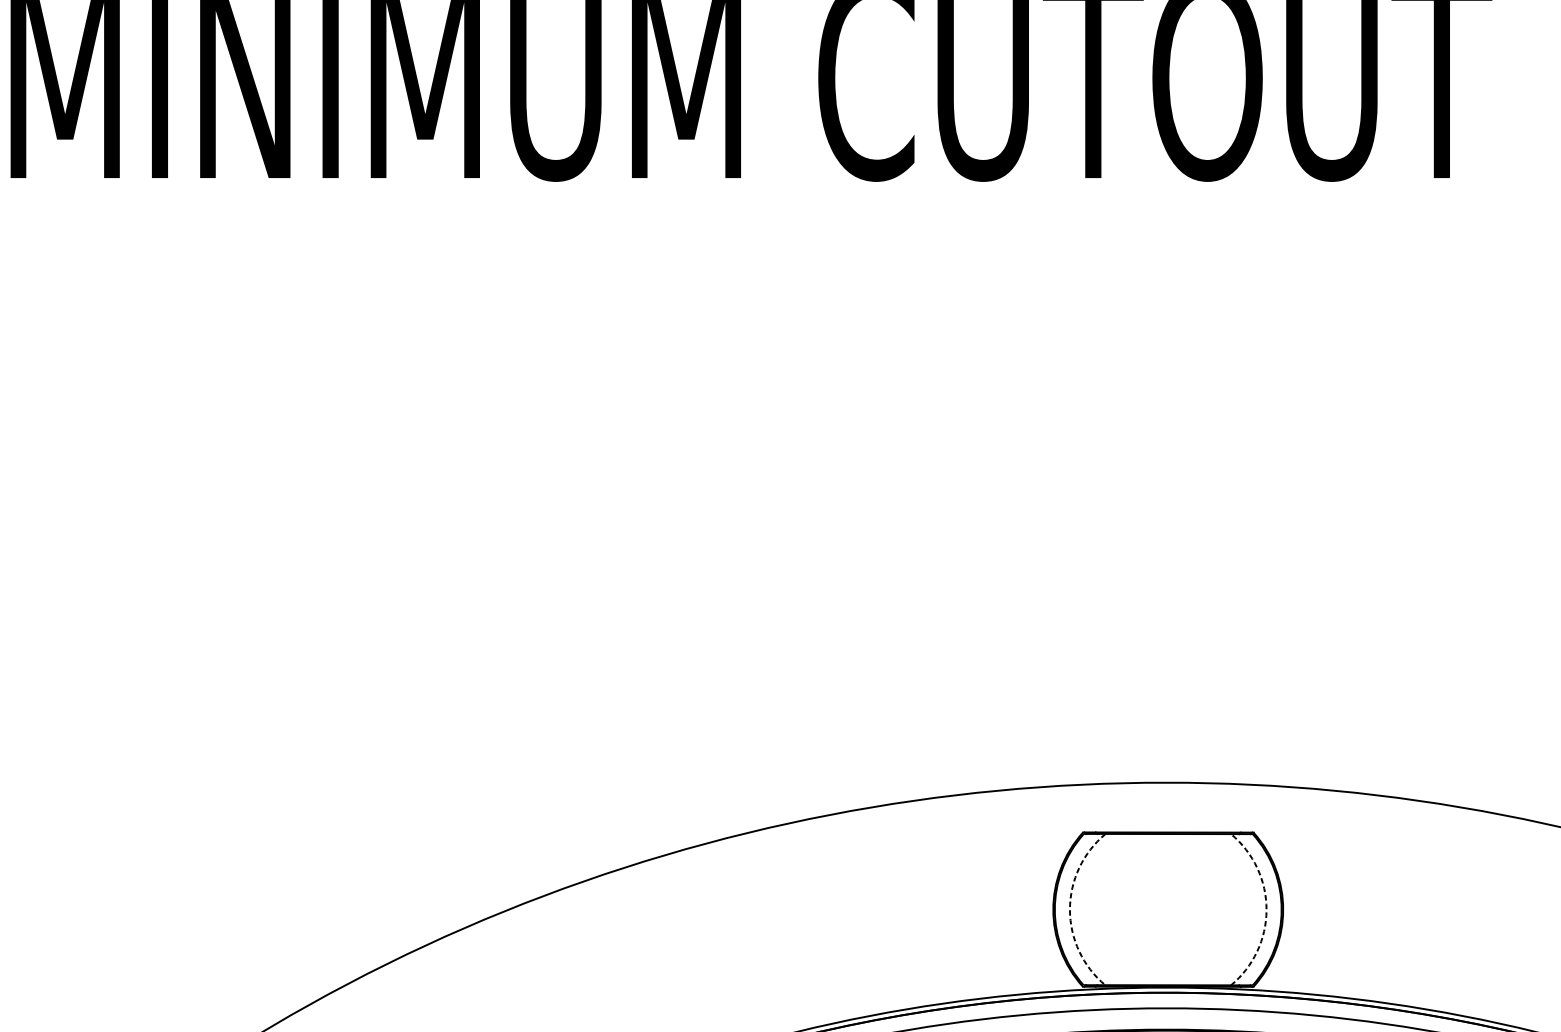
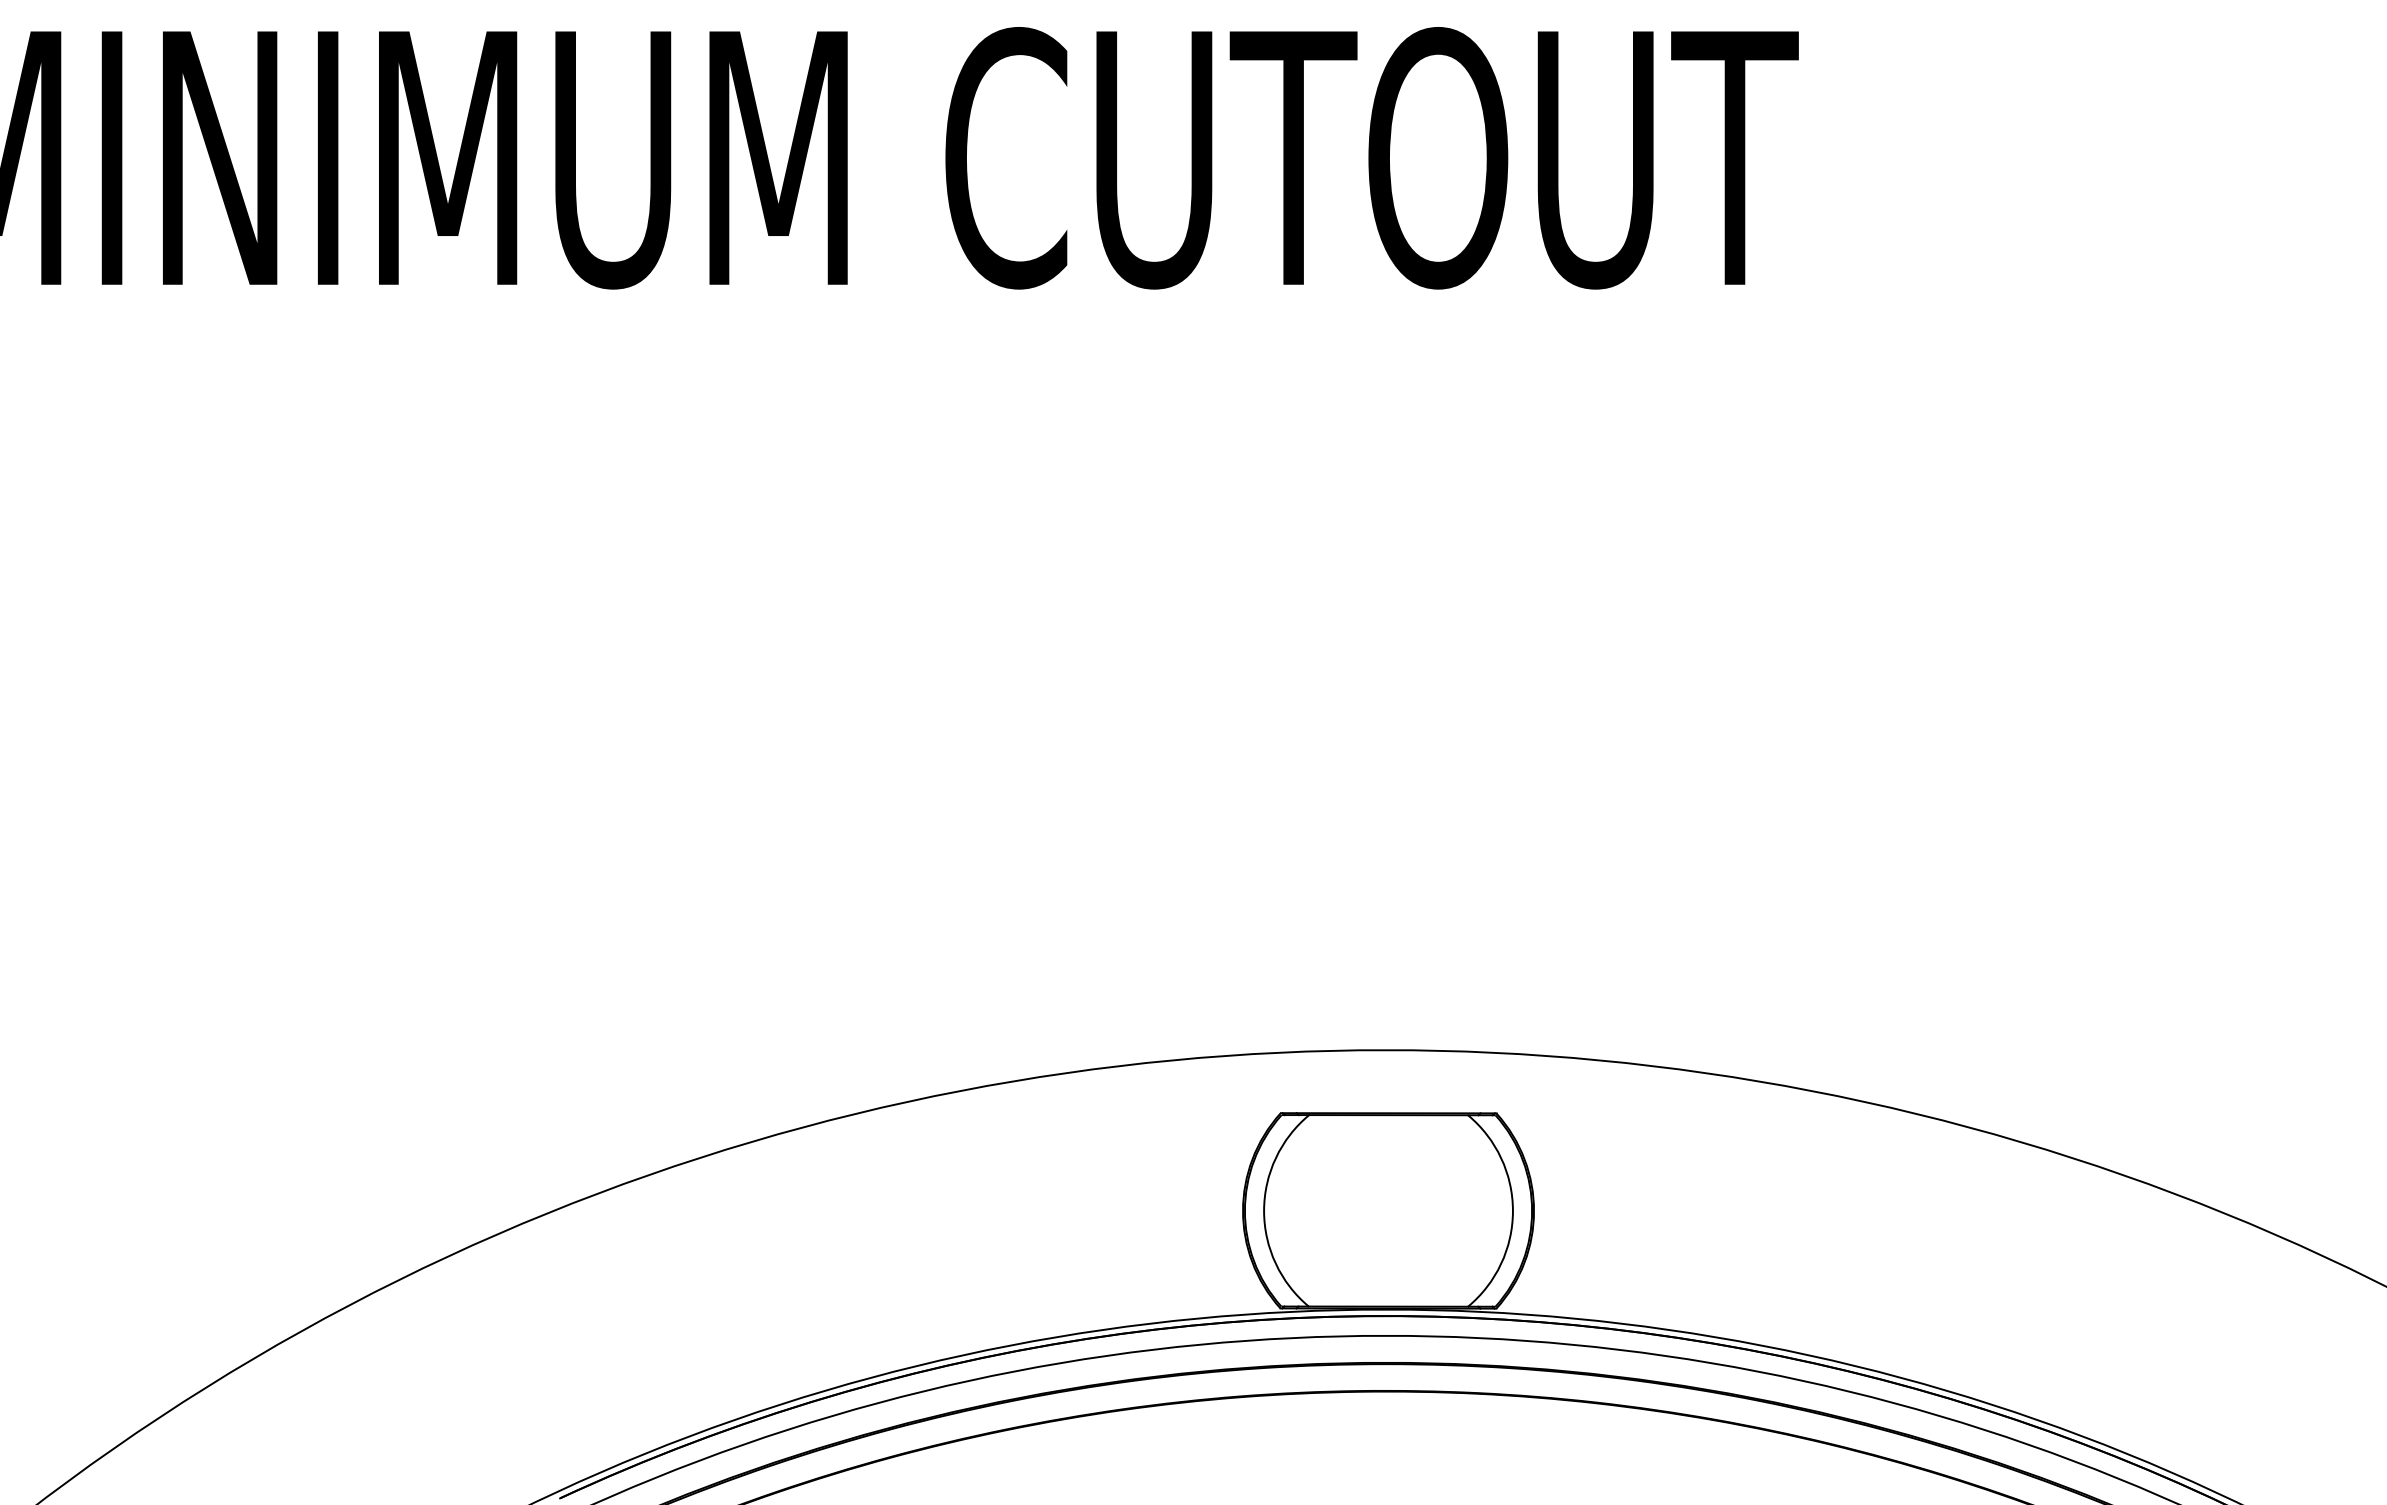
arc: (1070, 909) -> (1264, 1210), dashed -> solid
arc: (1266, 910) -> (1512, 1211), dashed -> solid

